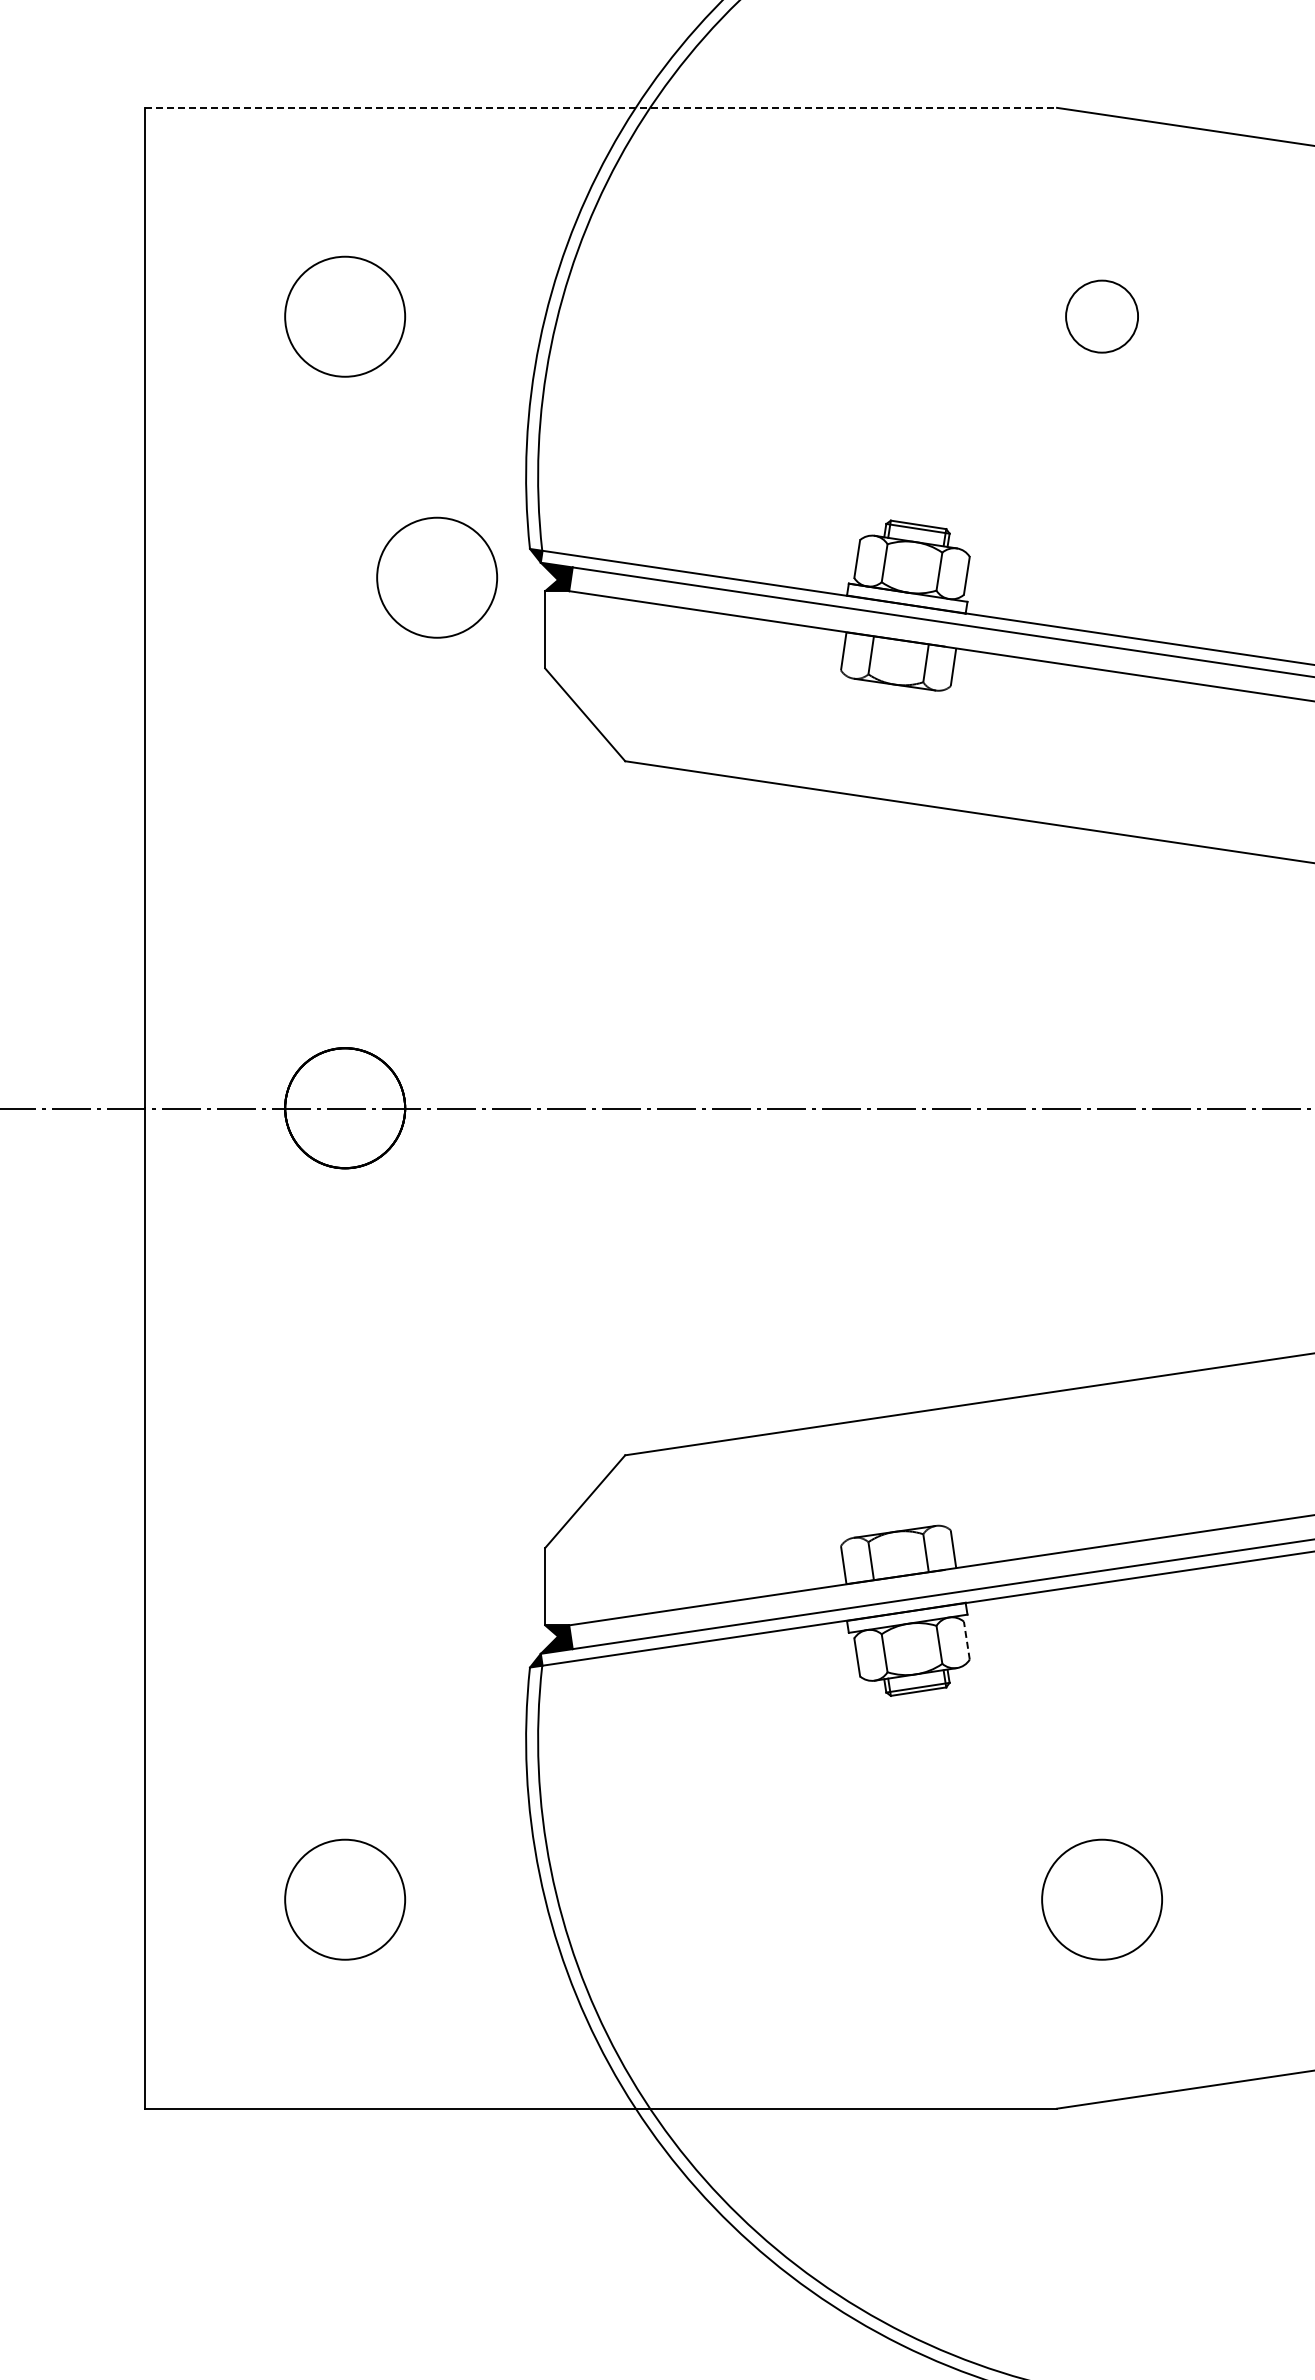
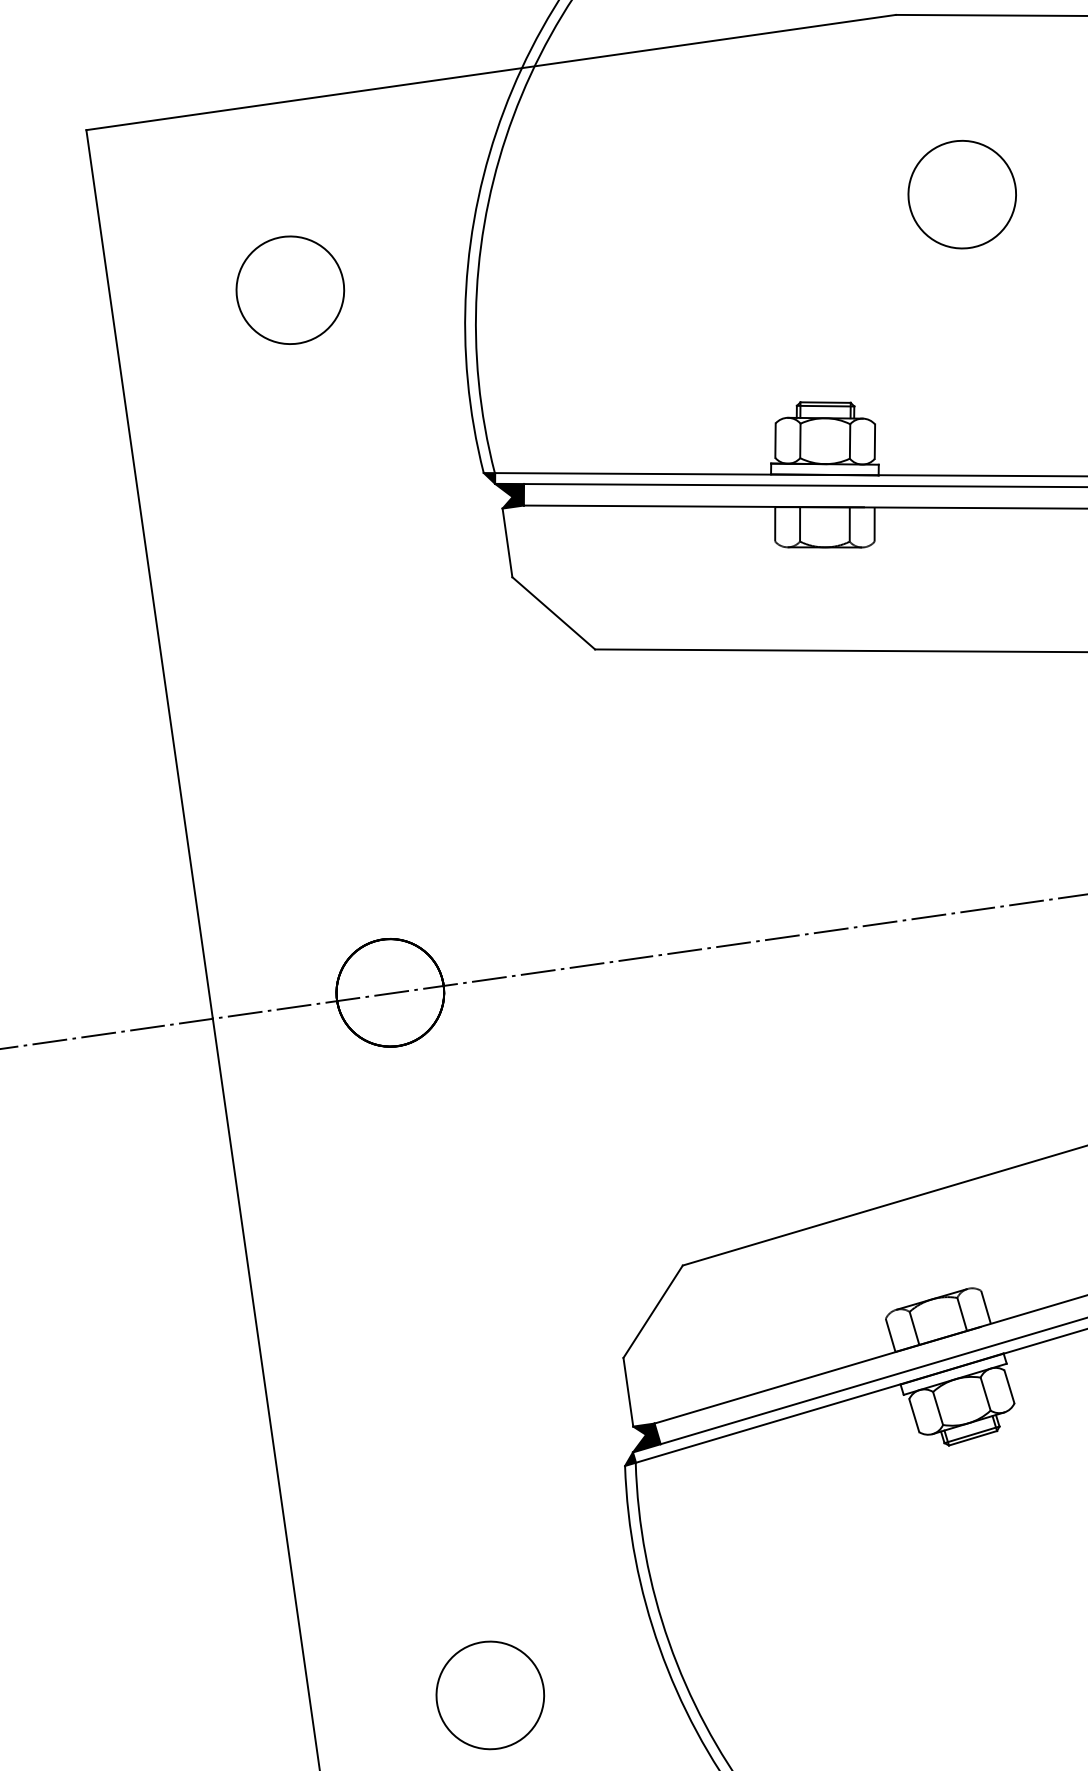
line: (601, 107) -> (491, 72), dashed -> solid
circle: (1101, 316) -> (961, 194), size x1.67
circle: (437, 577) -> (405, 510), removed
line: (966, 1640) -> (1009, 1386), dashed -> solid

